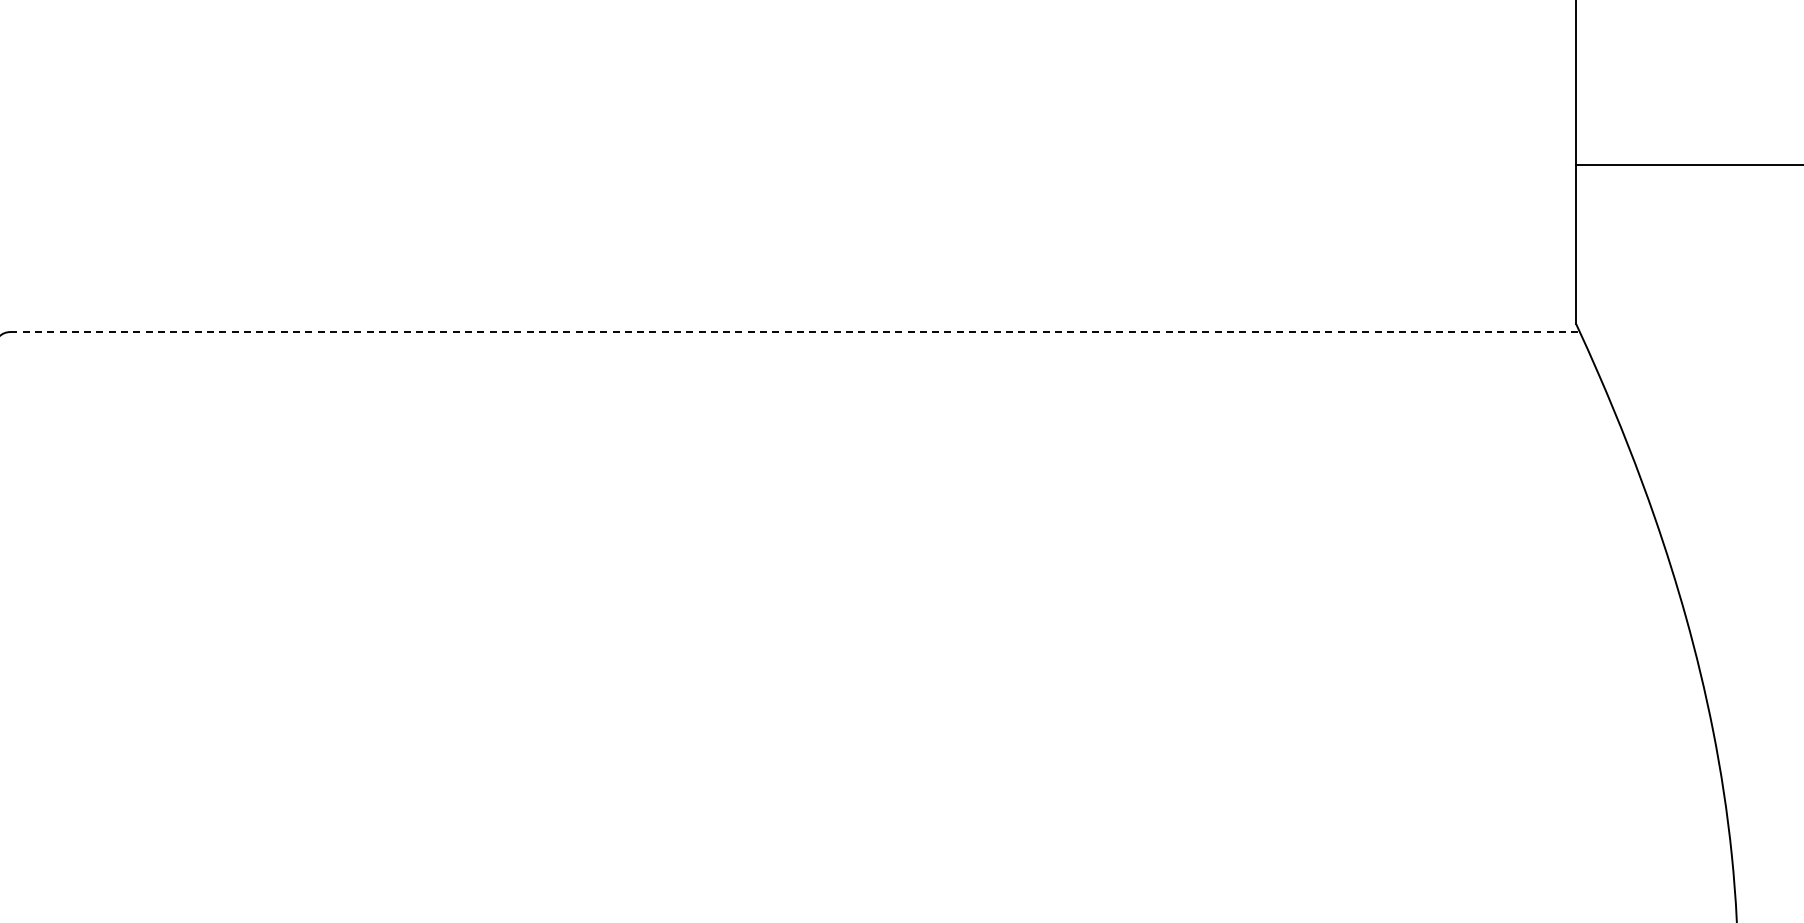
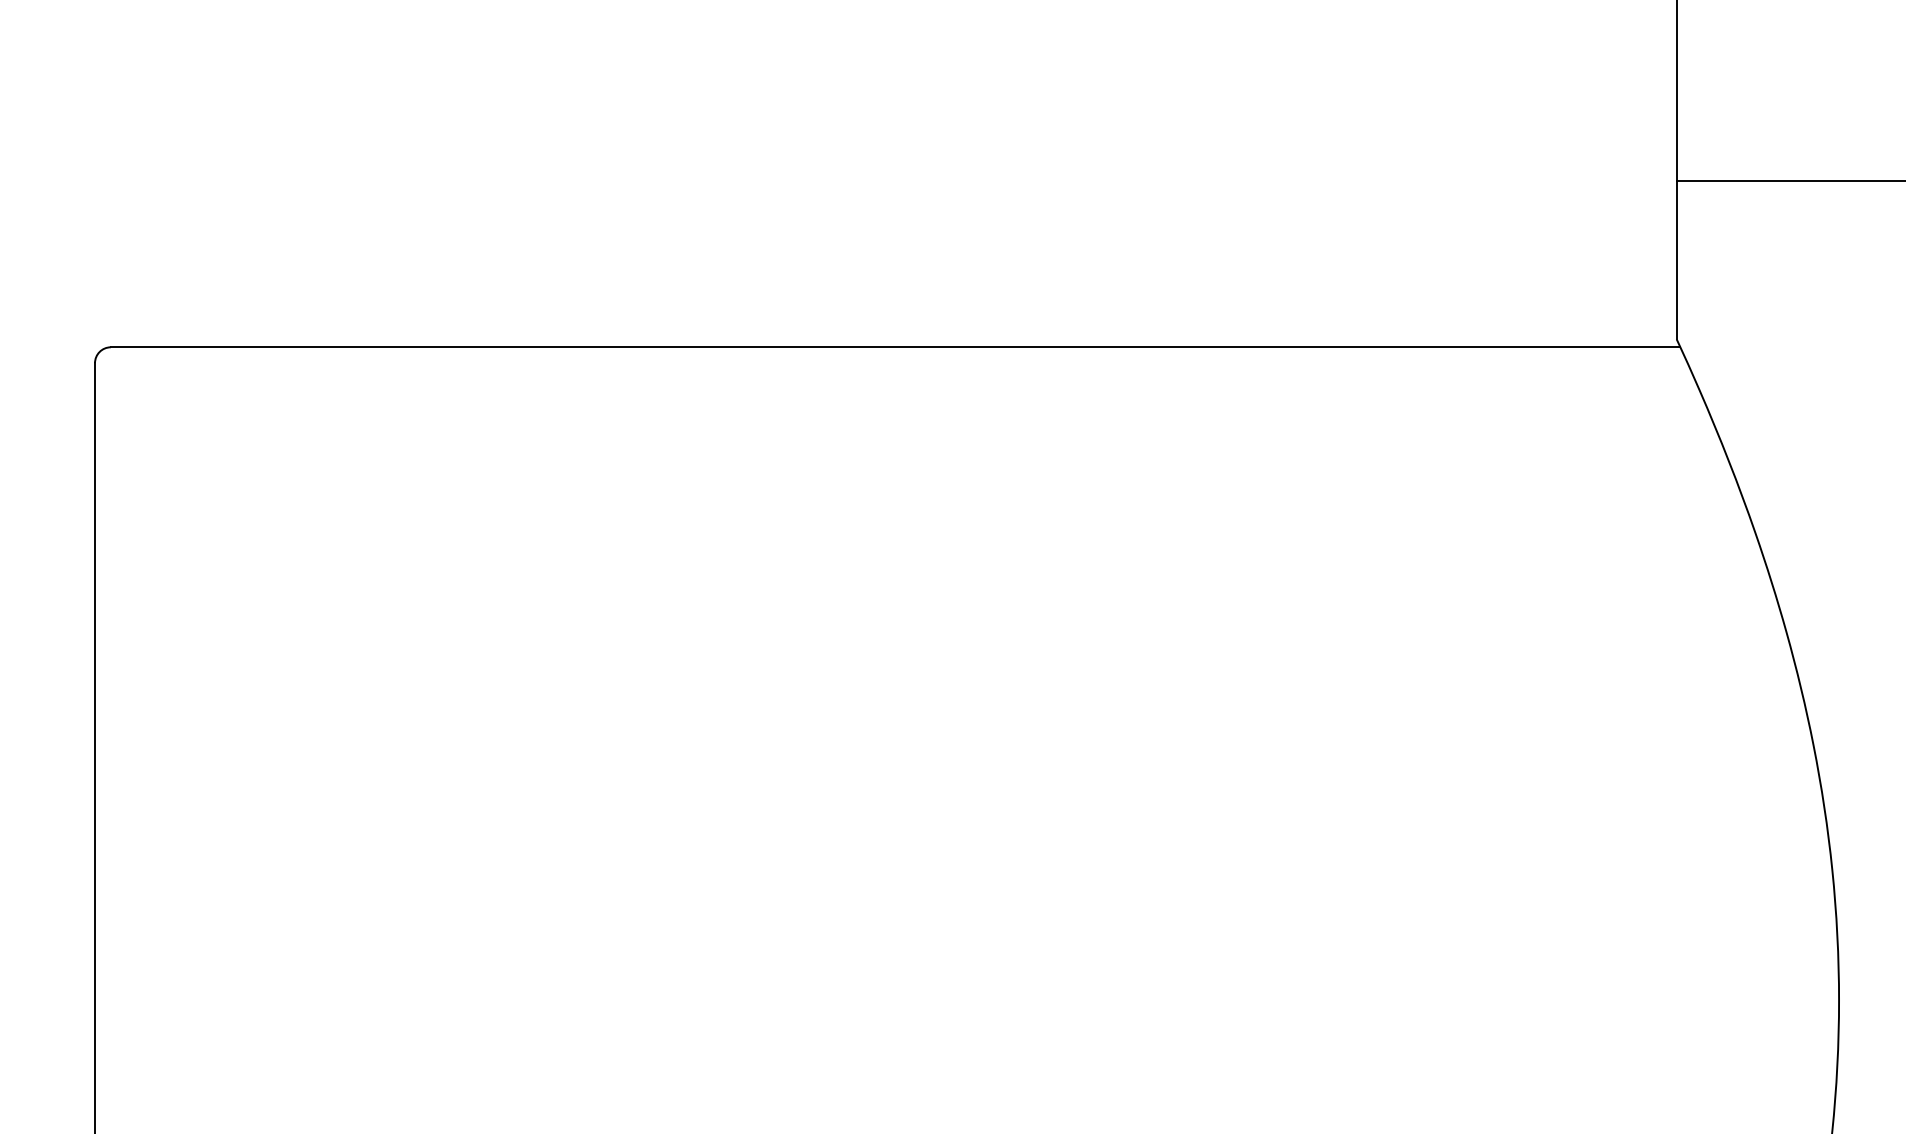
line: (794, 332) -> (895, 347), dashed -> solid

